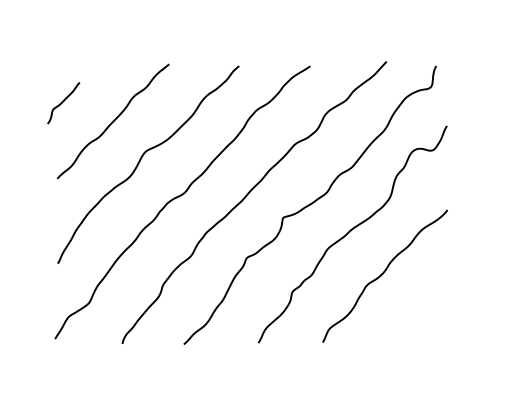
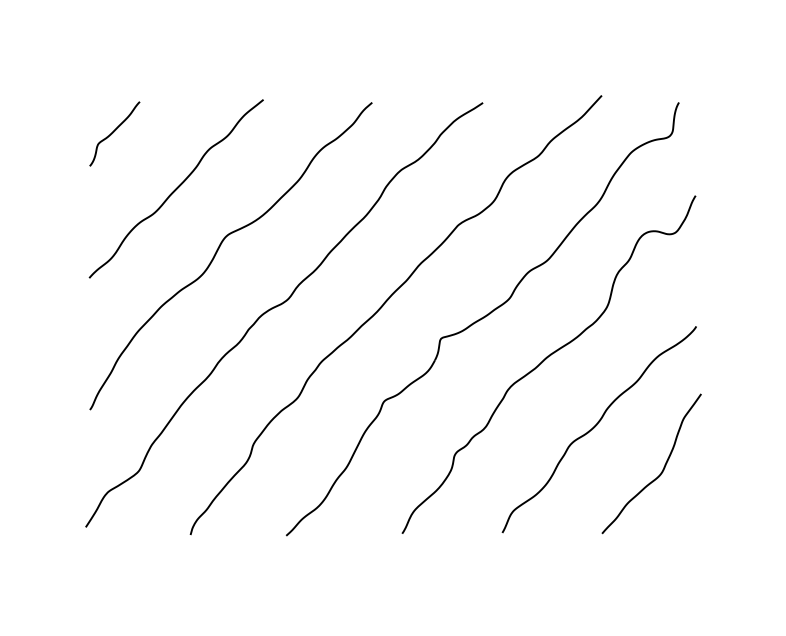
curve: (63, 102) -> (114, 132), moved
curve: (425, 301) -> (662, 468), added

